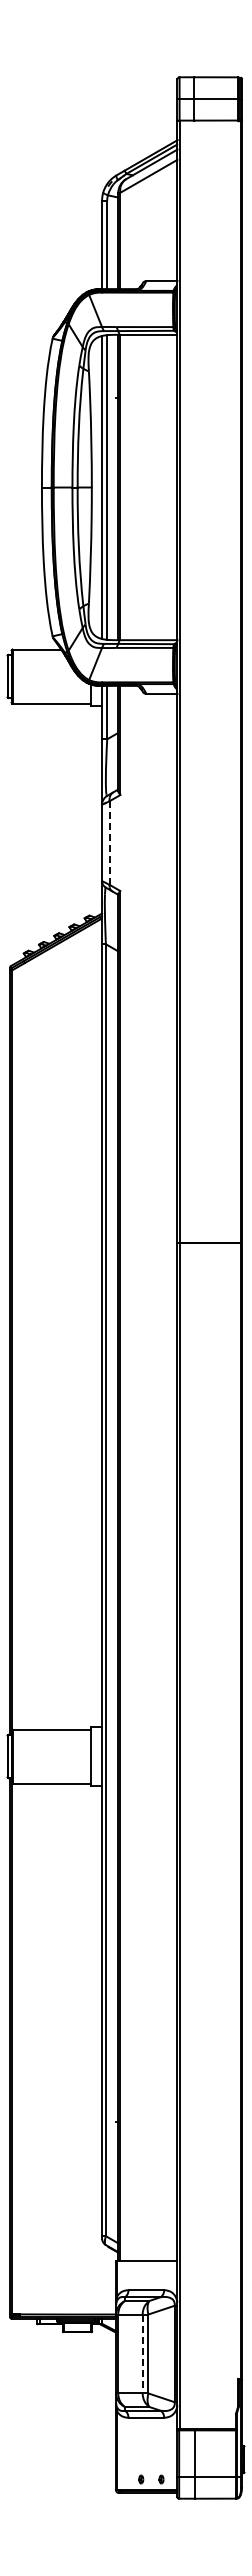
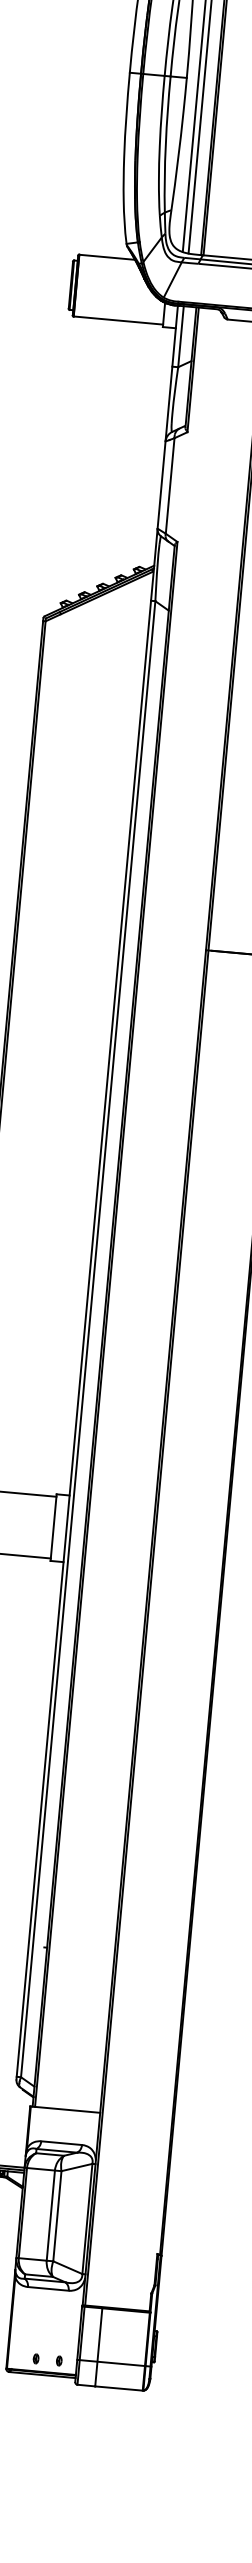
line: (109, 843) -> (169, 486), dashed -> solid
line: (142, 2354) -> (50, 2216), dashed -> solid

